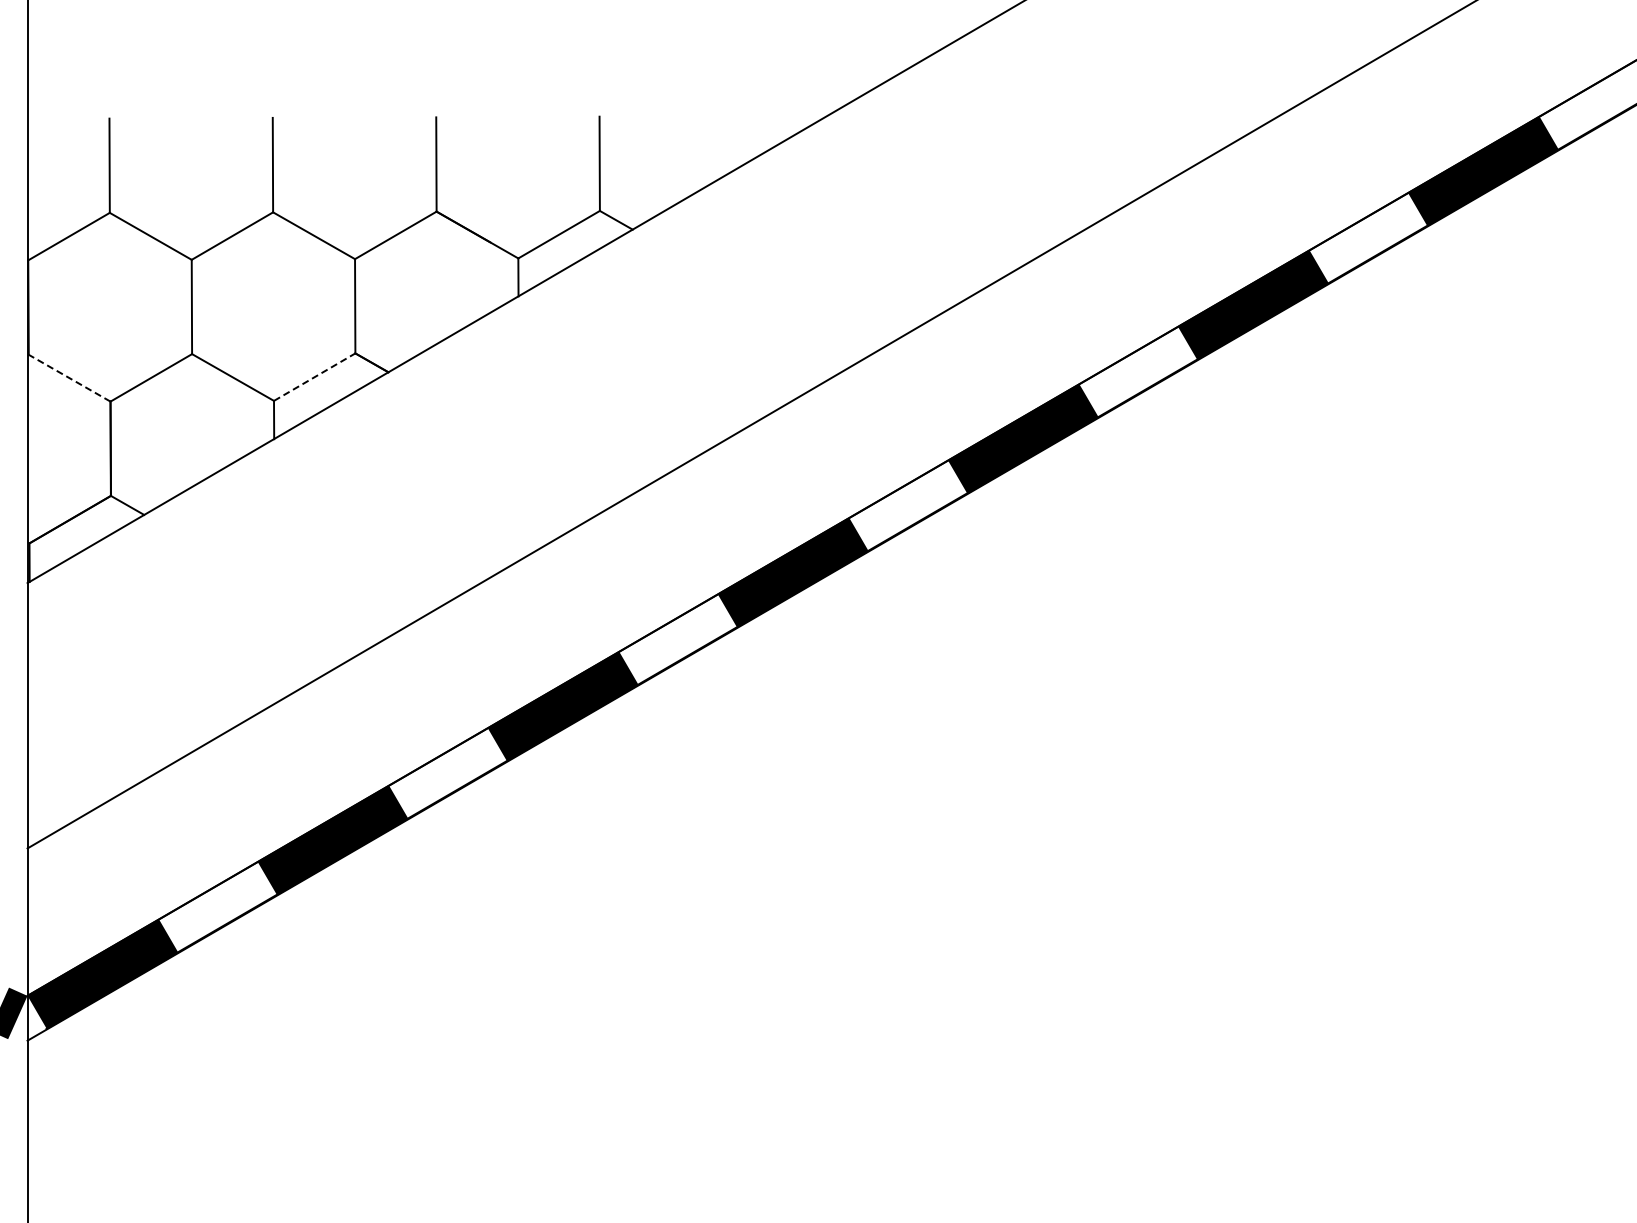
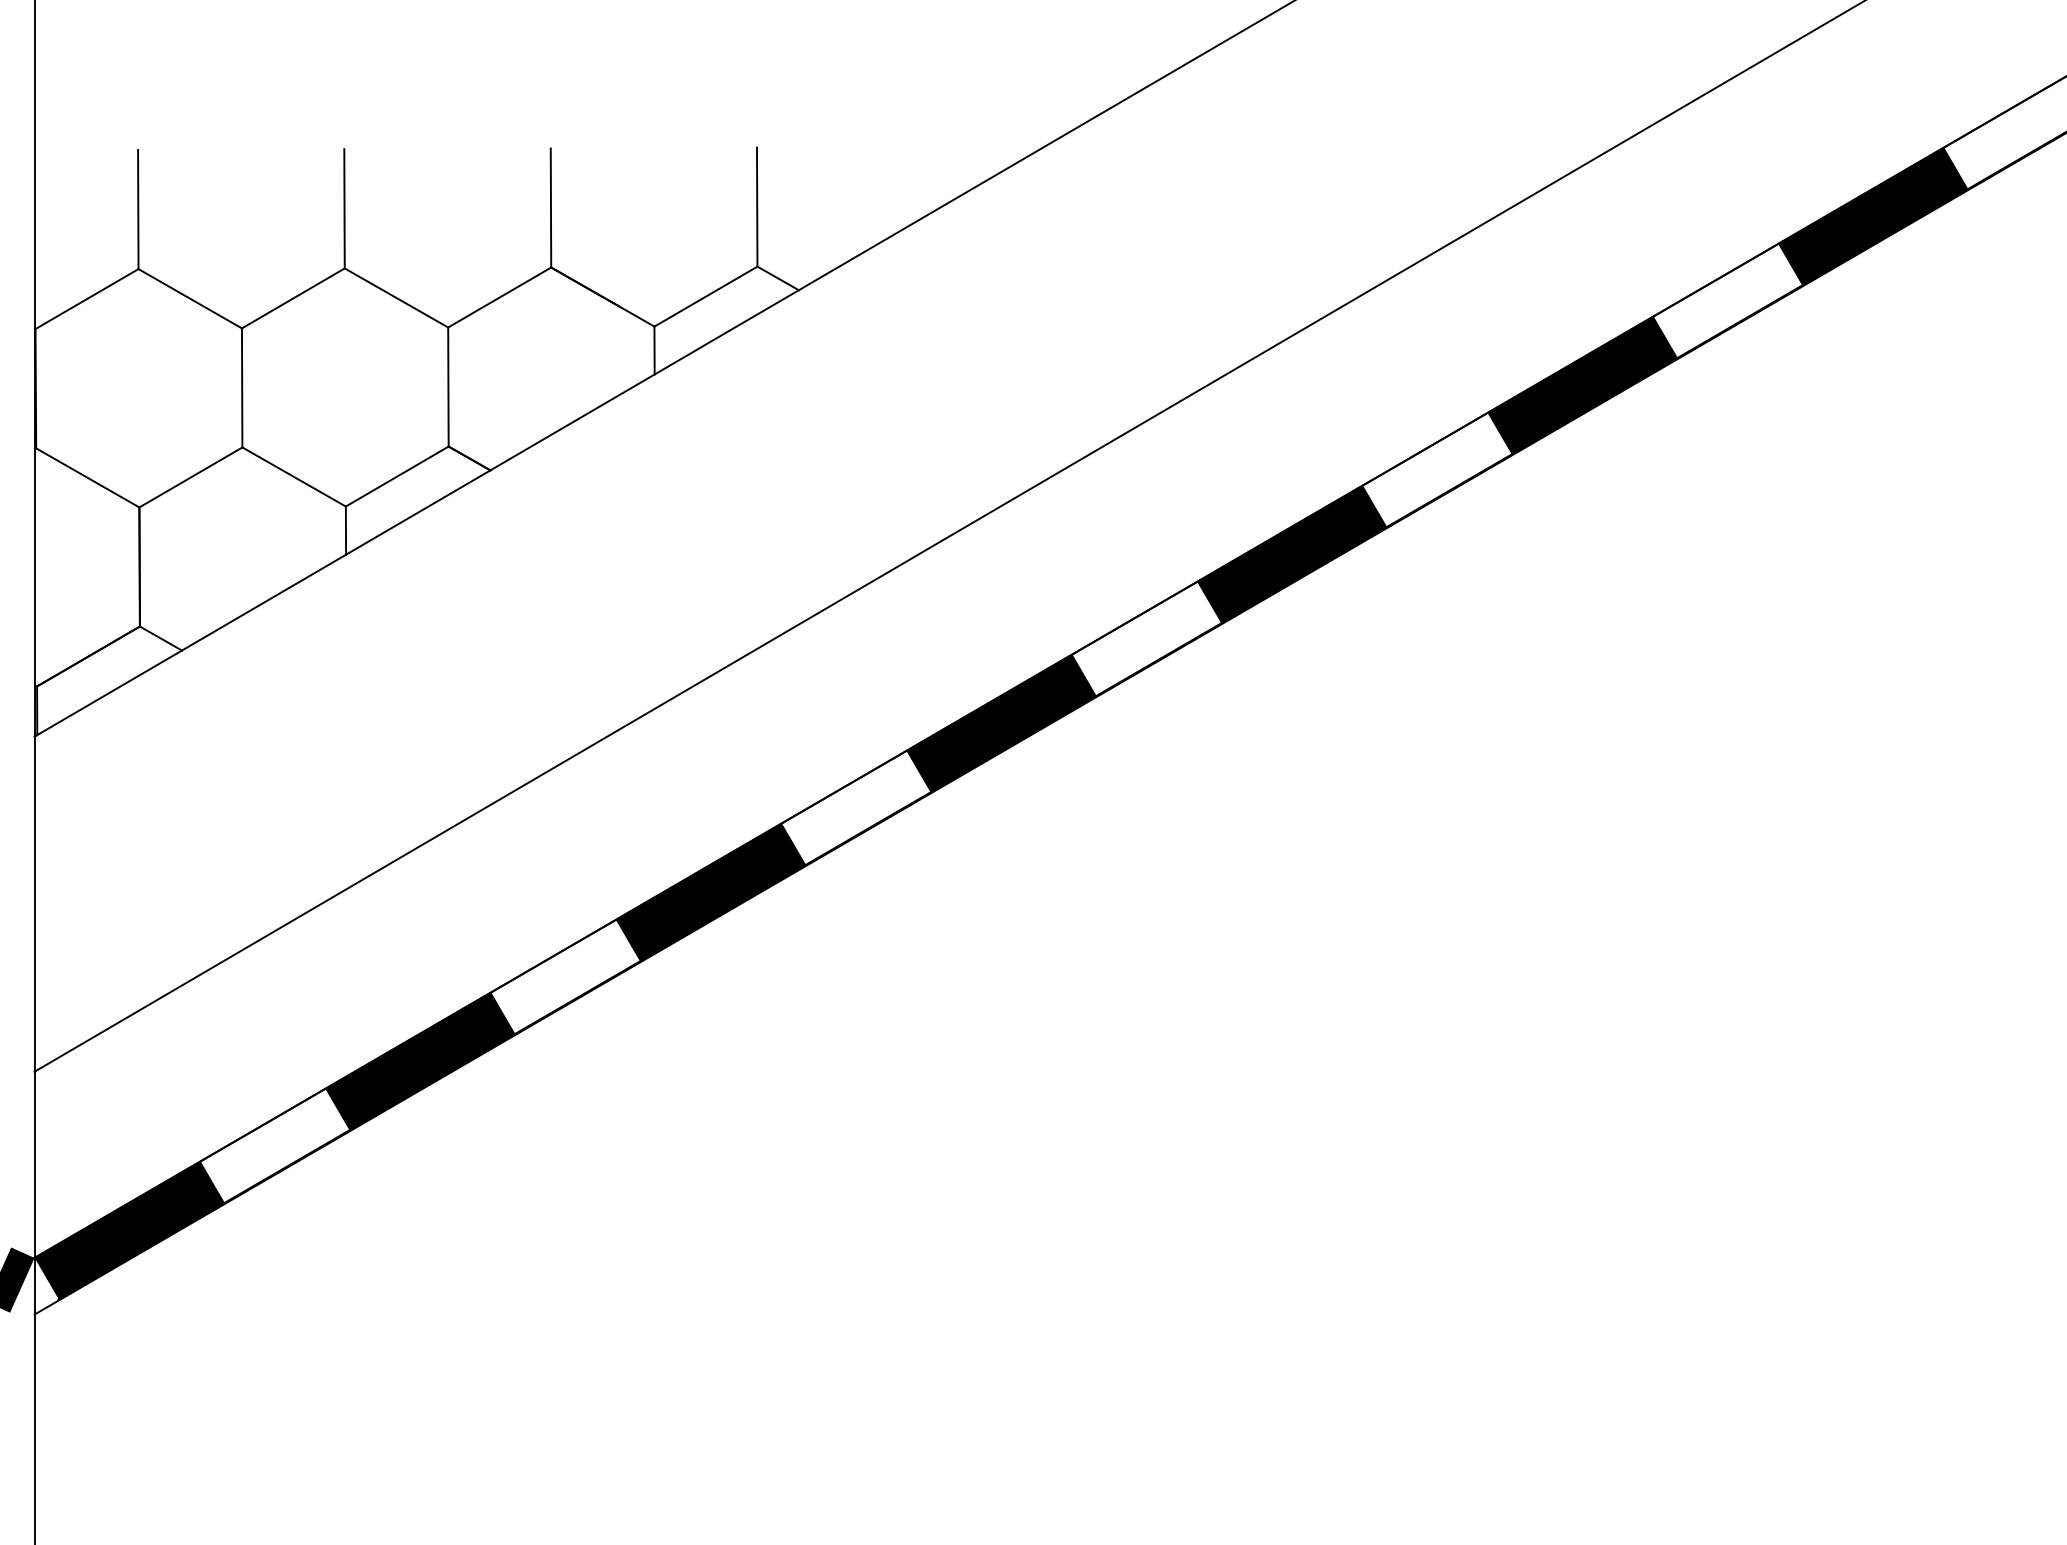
line: (315, 376) -> (398, 475), dashed -> solid
line: (69, 377) -> (87, 476), dashed -> solid

